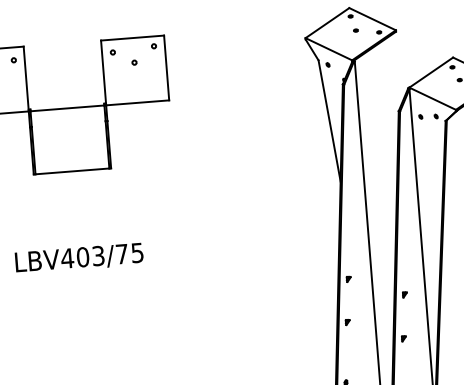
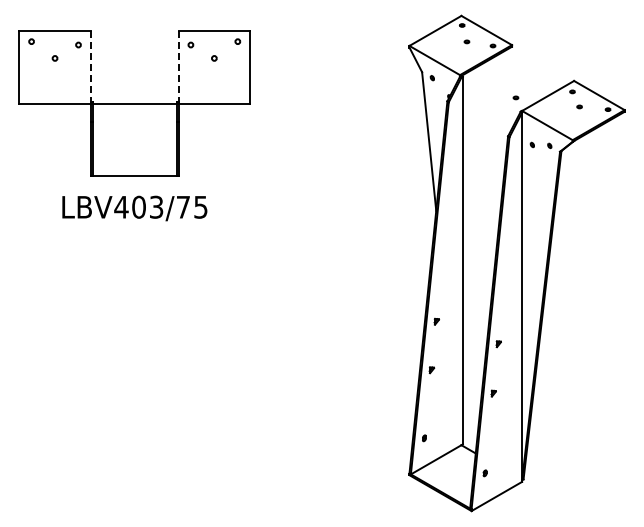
line: (103, 73) -> (178, 67), solid -> dashed
part: (402, 76) -> (515, 97), added
line: (25, 79) -> (90, 67), solid -> dashed
text: (79, 258) -> (134, 208), moved

